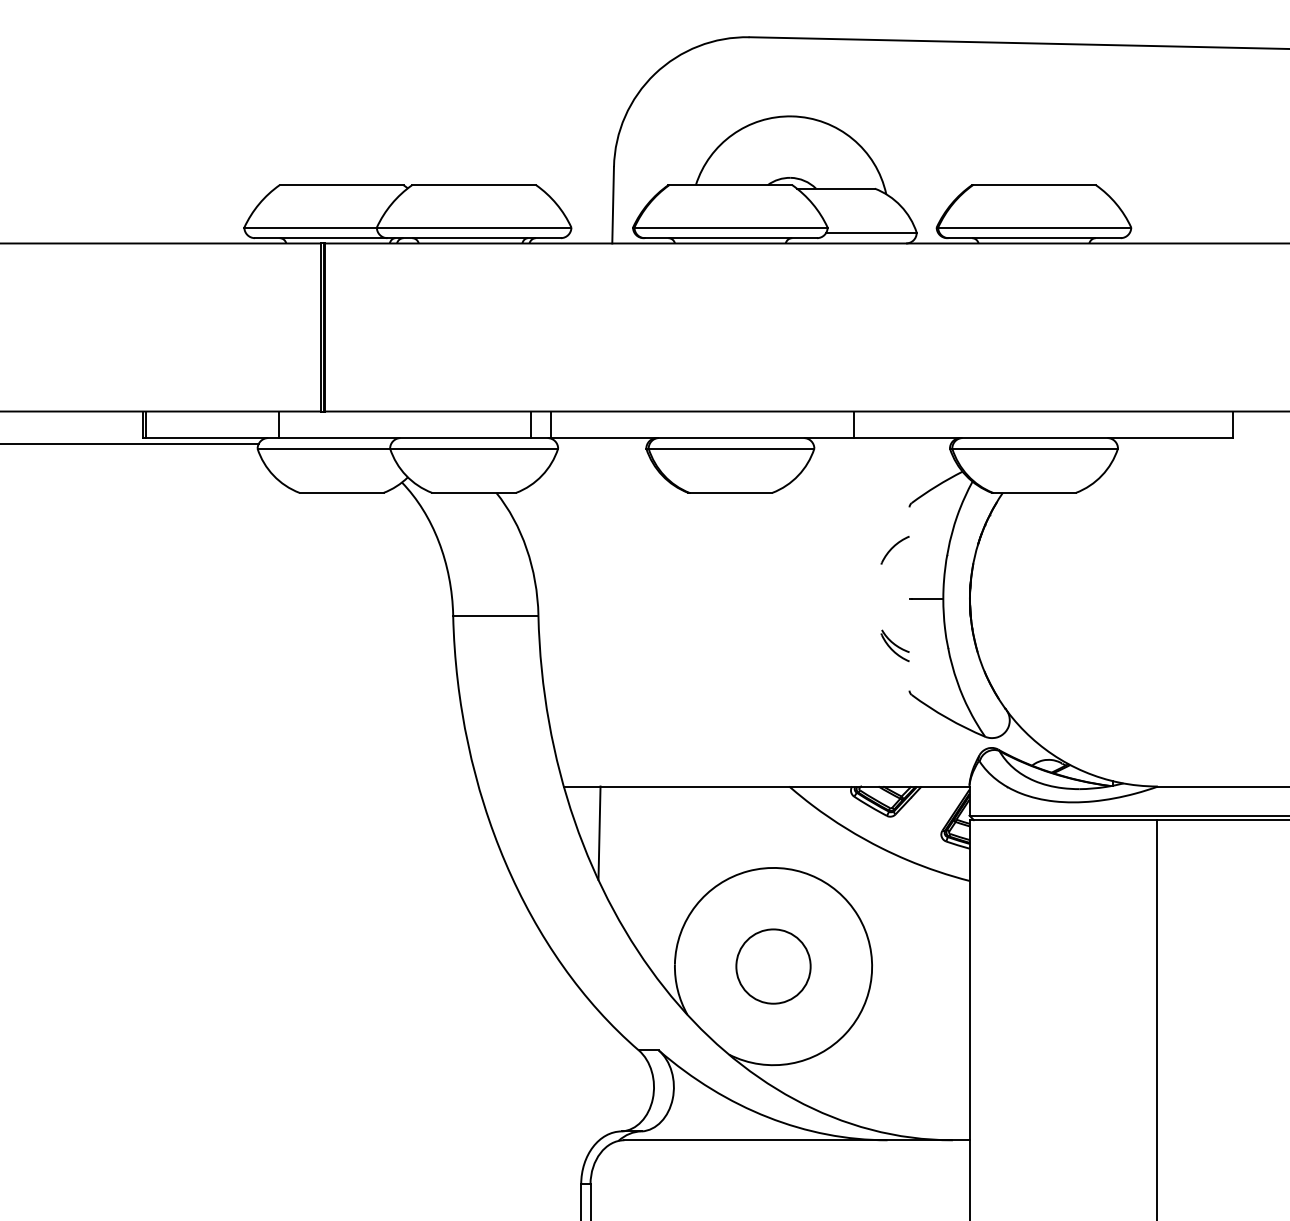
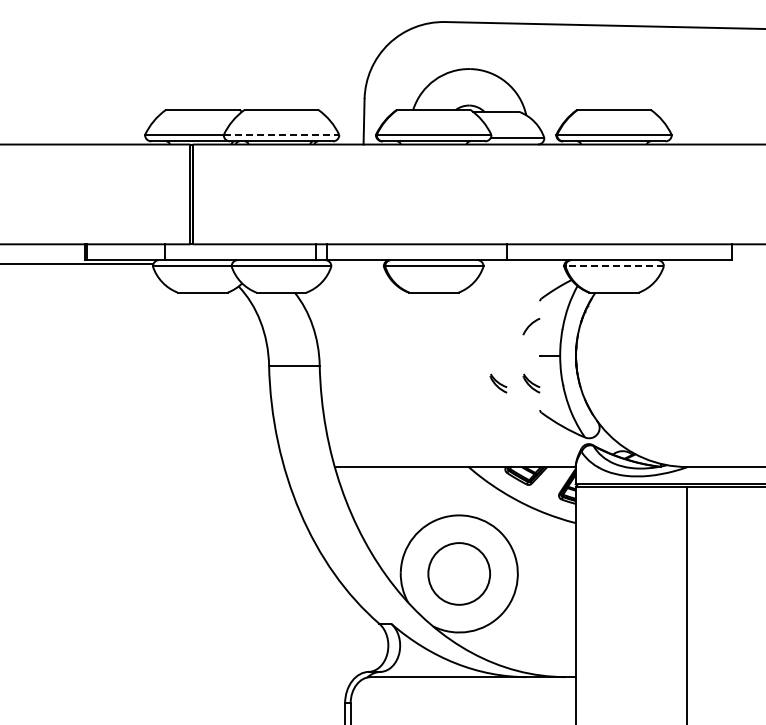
line: (474, 228) -> (281, 135), solid -> dashed
line: (1034, 448) -> (614, 266), solid -> dashed
part: (839, 645) -> (498, 383), added
line: (598, 832) -> (355, 494), removed
circle: (773, 965) -> (459, 573), size x1.4

